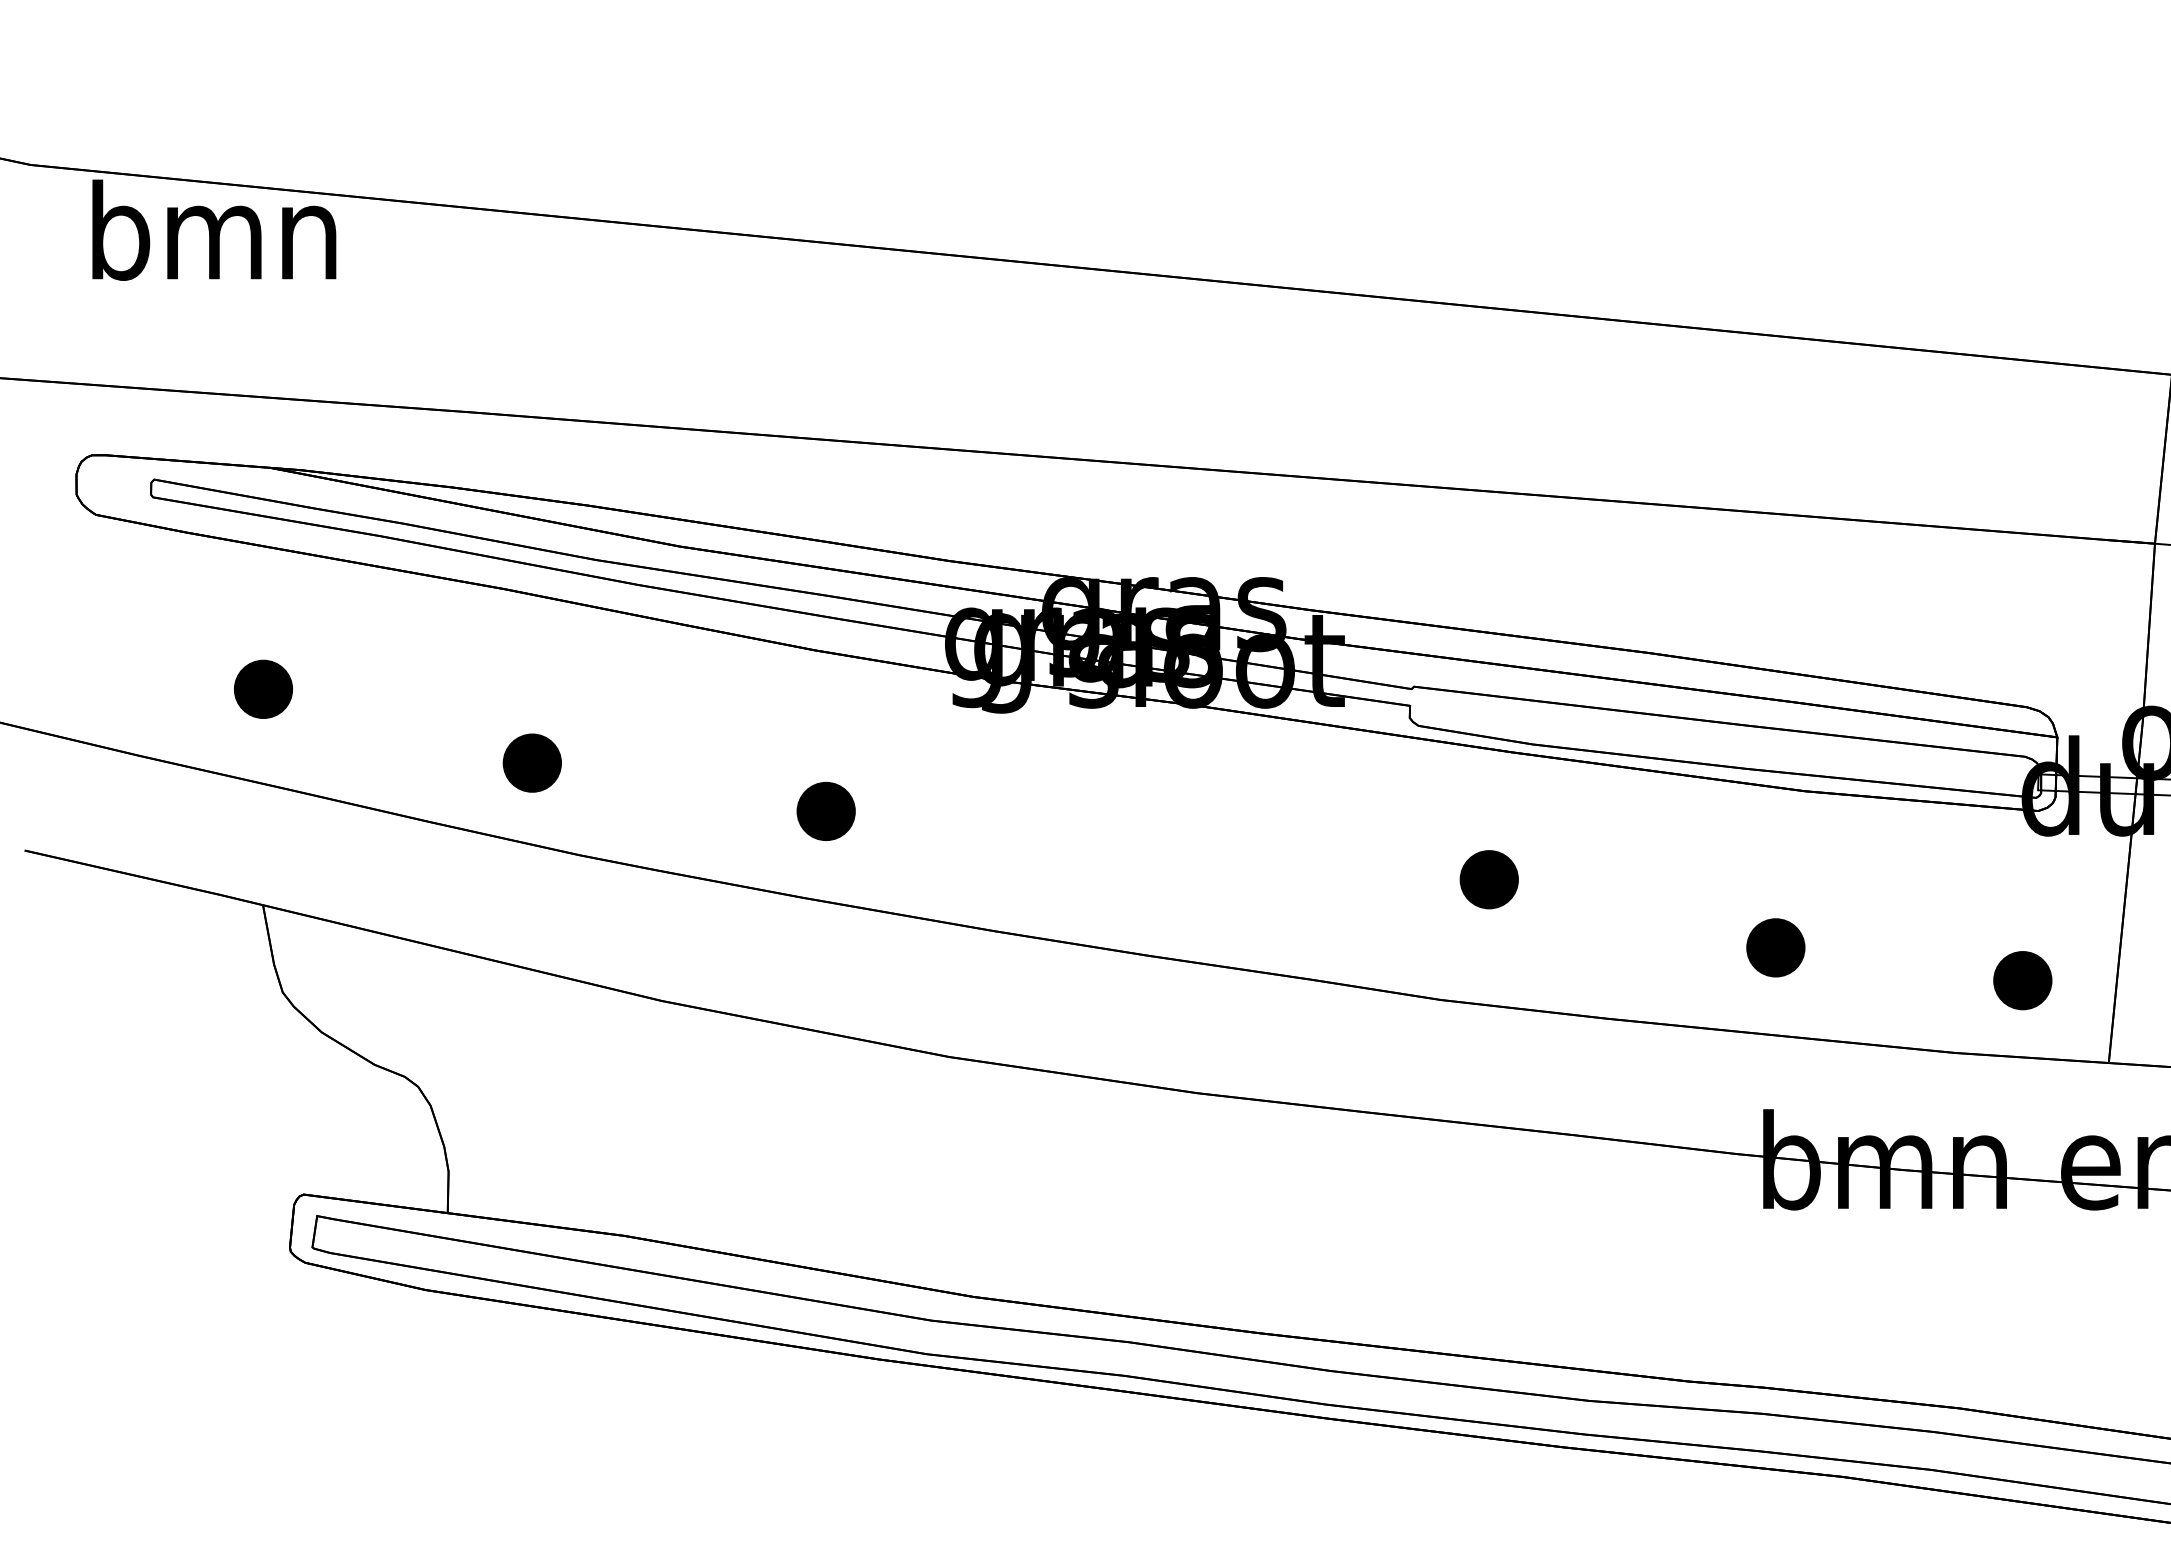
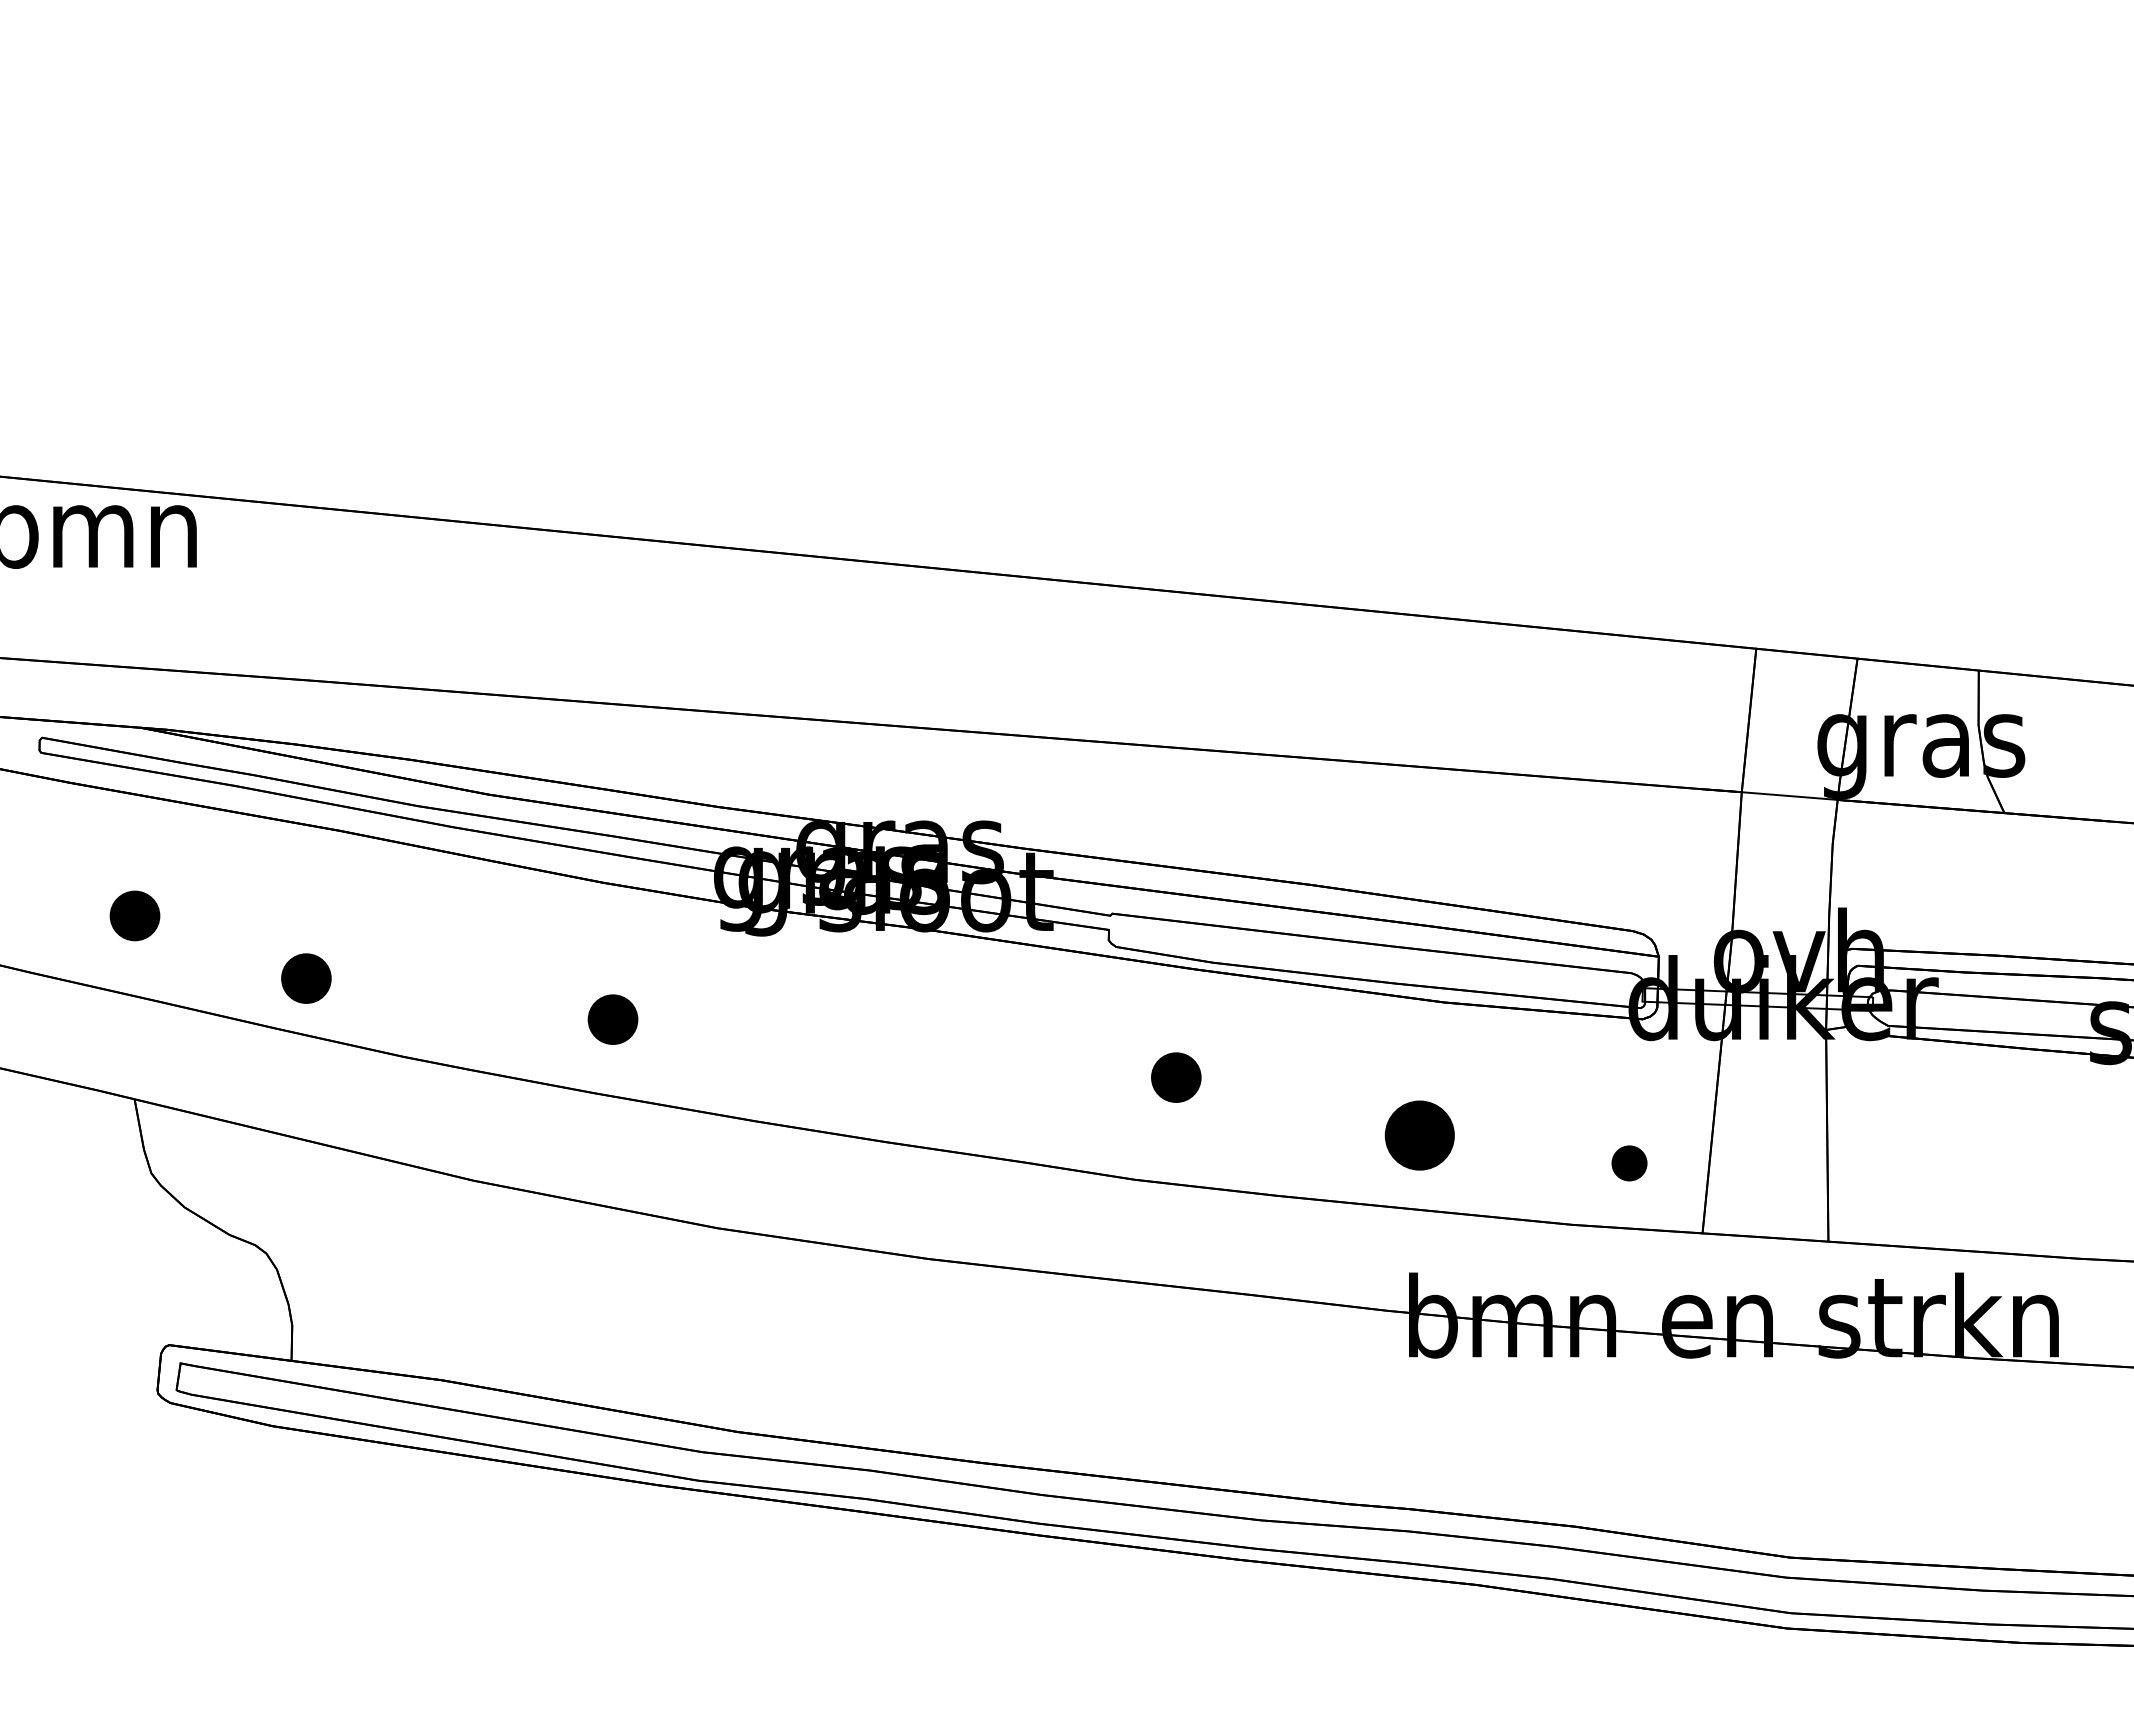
part: (532, 762) -> (306, 978), moved
part: (1775, 947) -> (1419, 1135), size x1.4
part: (2022, 980) -> (1629, 1163), size x0.7

